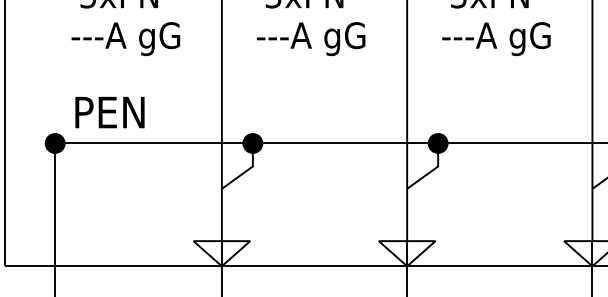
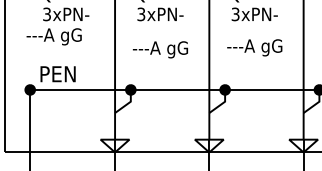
text: (124, 38) -> (53, 36), moved
text: (309, 38) -> (159, 49), moved
text: (495, 38) -> (254, 47), moved

